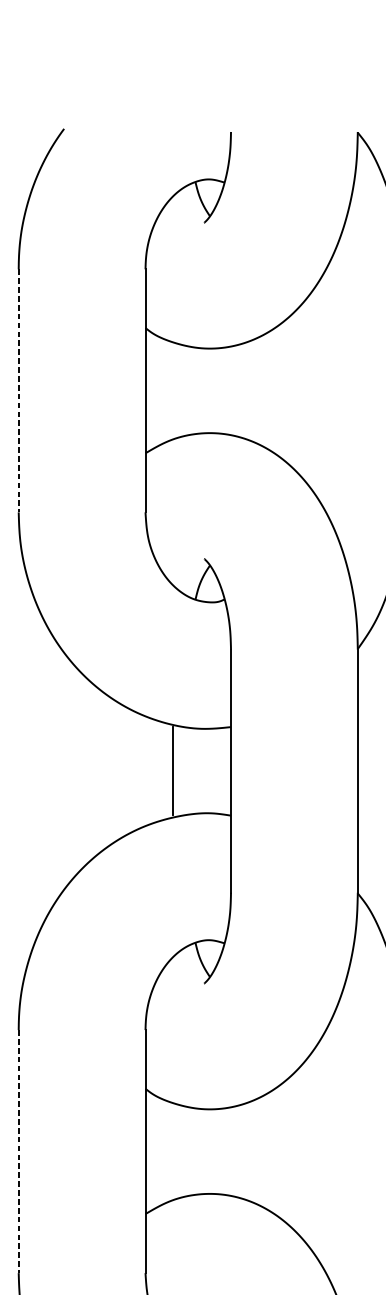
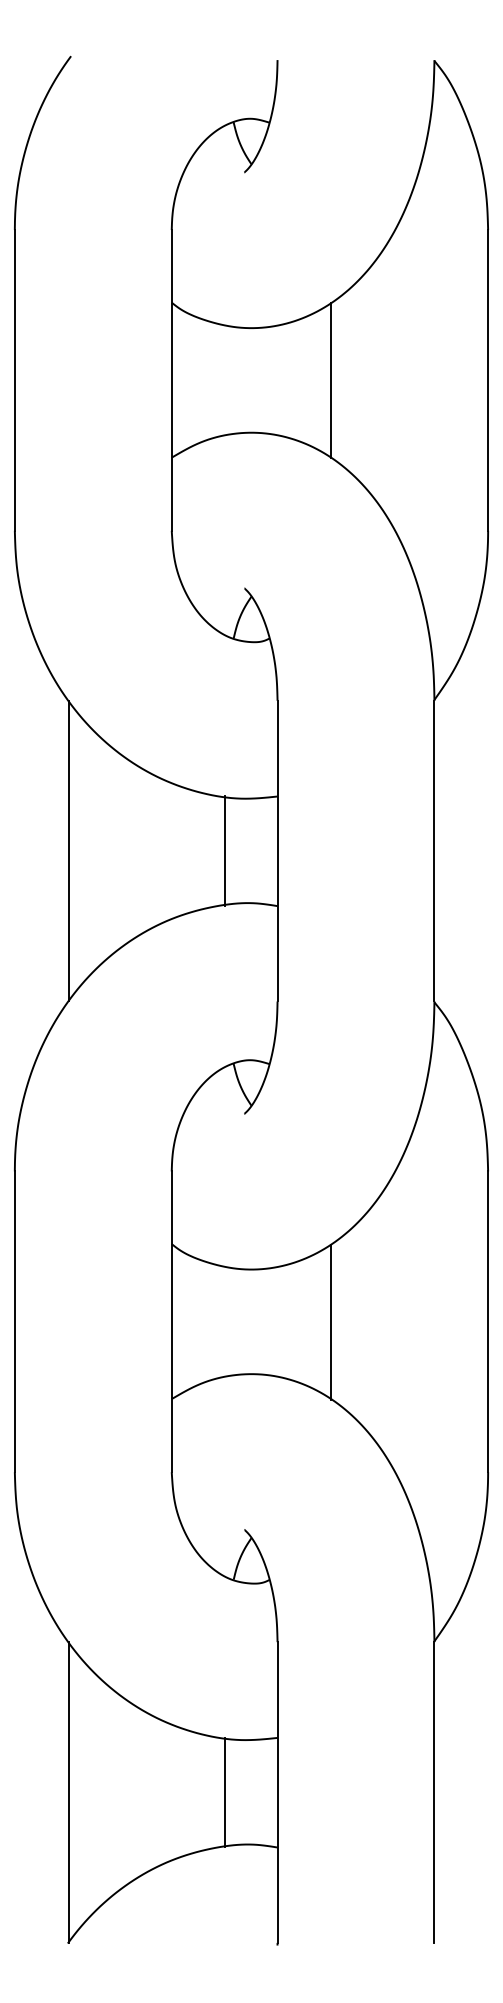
line: (18, 390) -> (14, 380), dashed -> solid
line: (274, 390) -> (331, 380), added
line: (62, 770) -> (68, 850), added
line: (172, 770) -> (225, 850), moved
line: (274, 1151) -> (331, 1321), added
line: (18, 1152) -> (14, 1322), dashed -> solid

